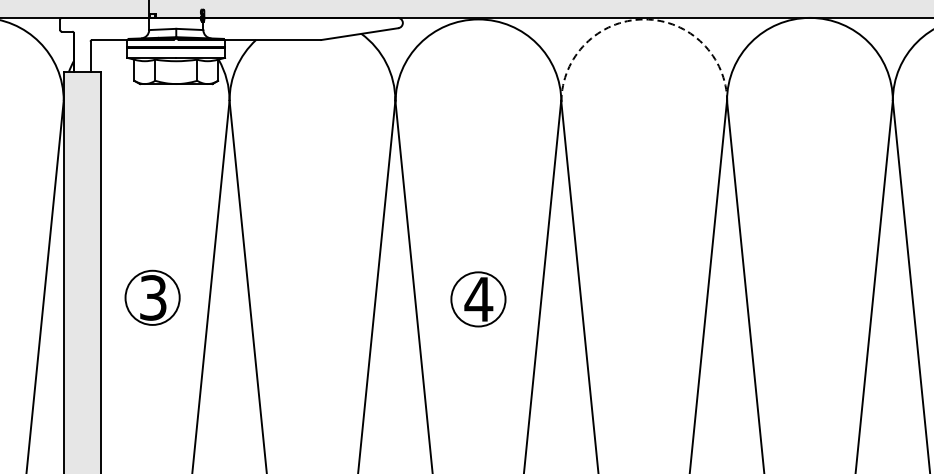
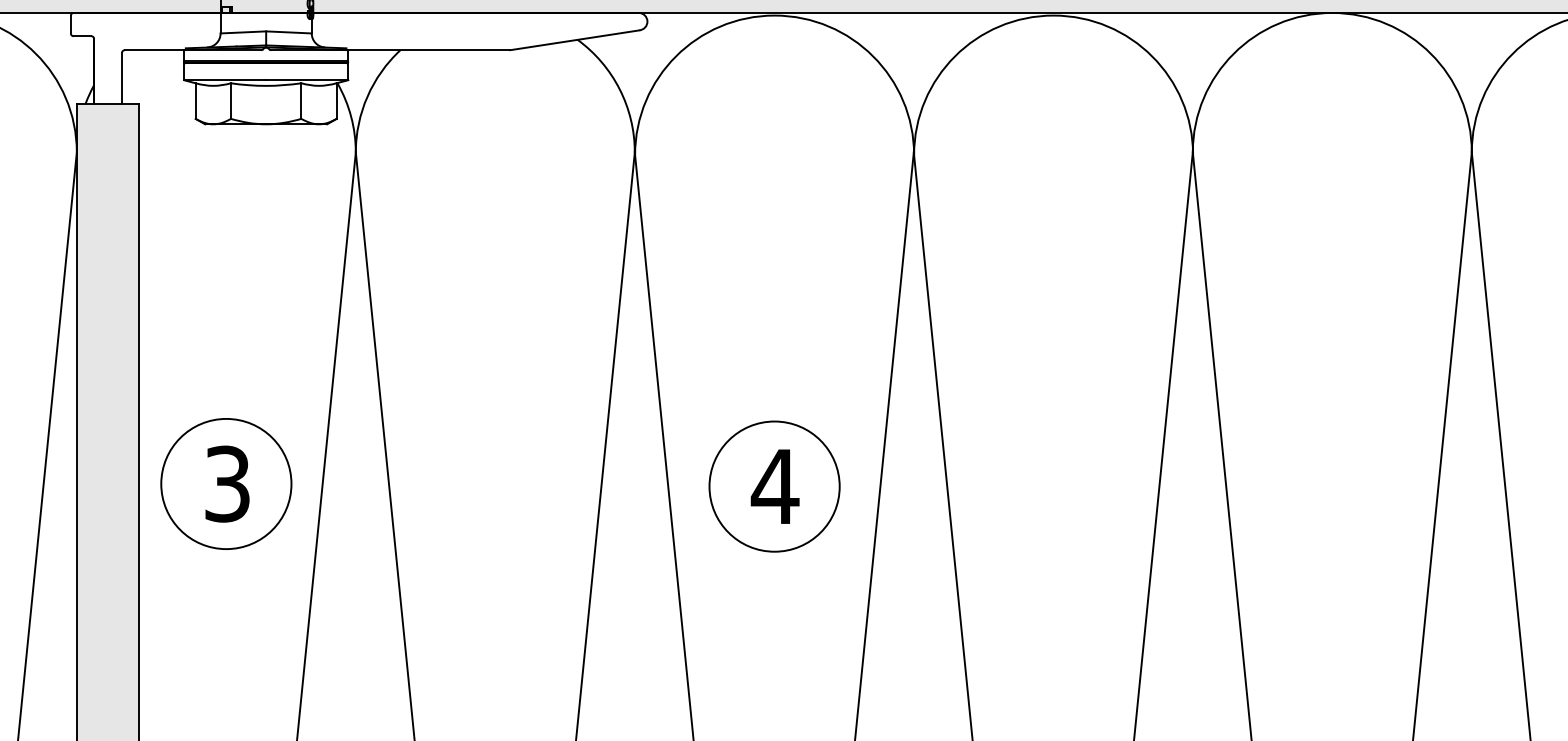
arc: (644, 19) -> (1053, 15), dashed -> solid
circle: (152, 297) -> (226, 483), size x1.43
circle: (478, 299) -> (774, 486), size x1.43

